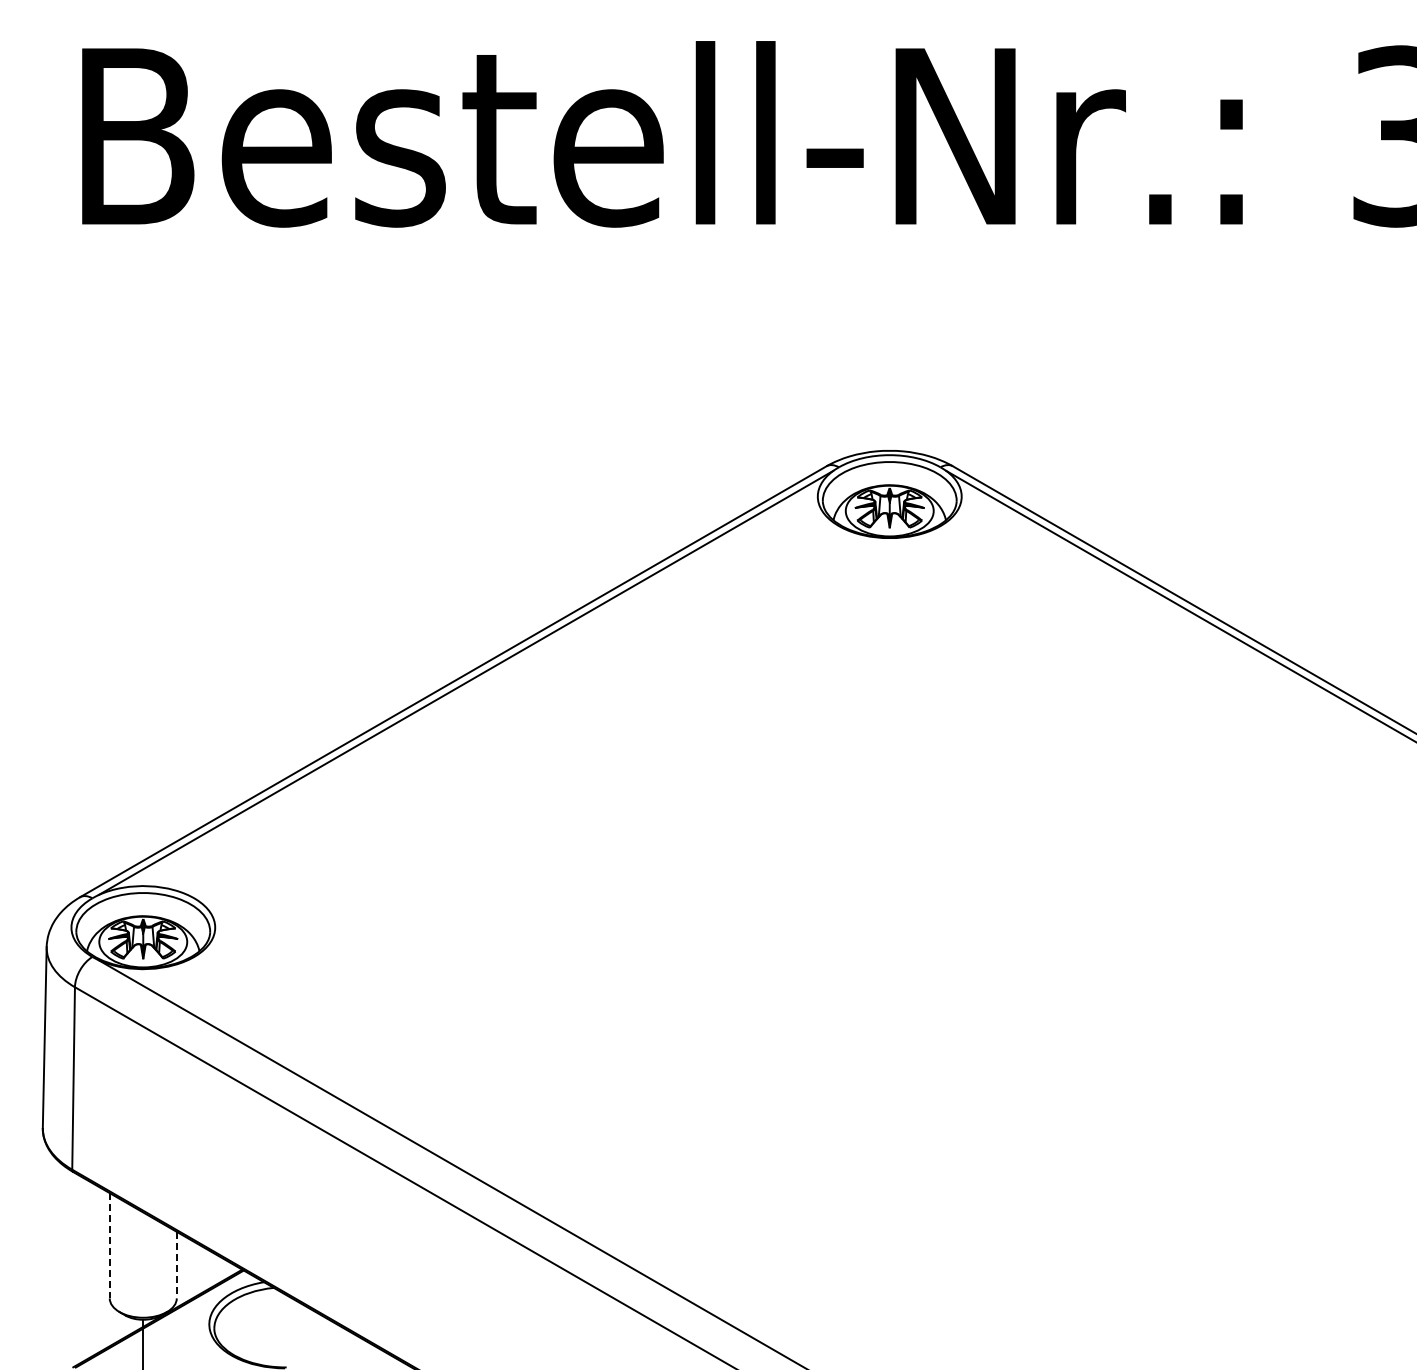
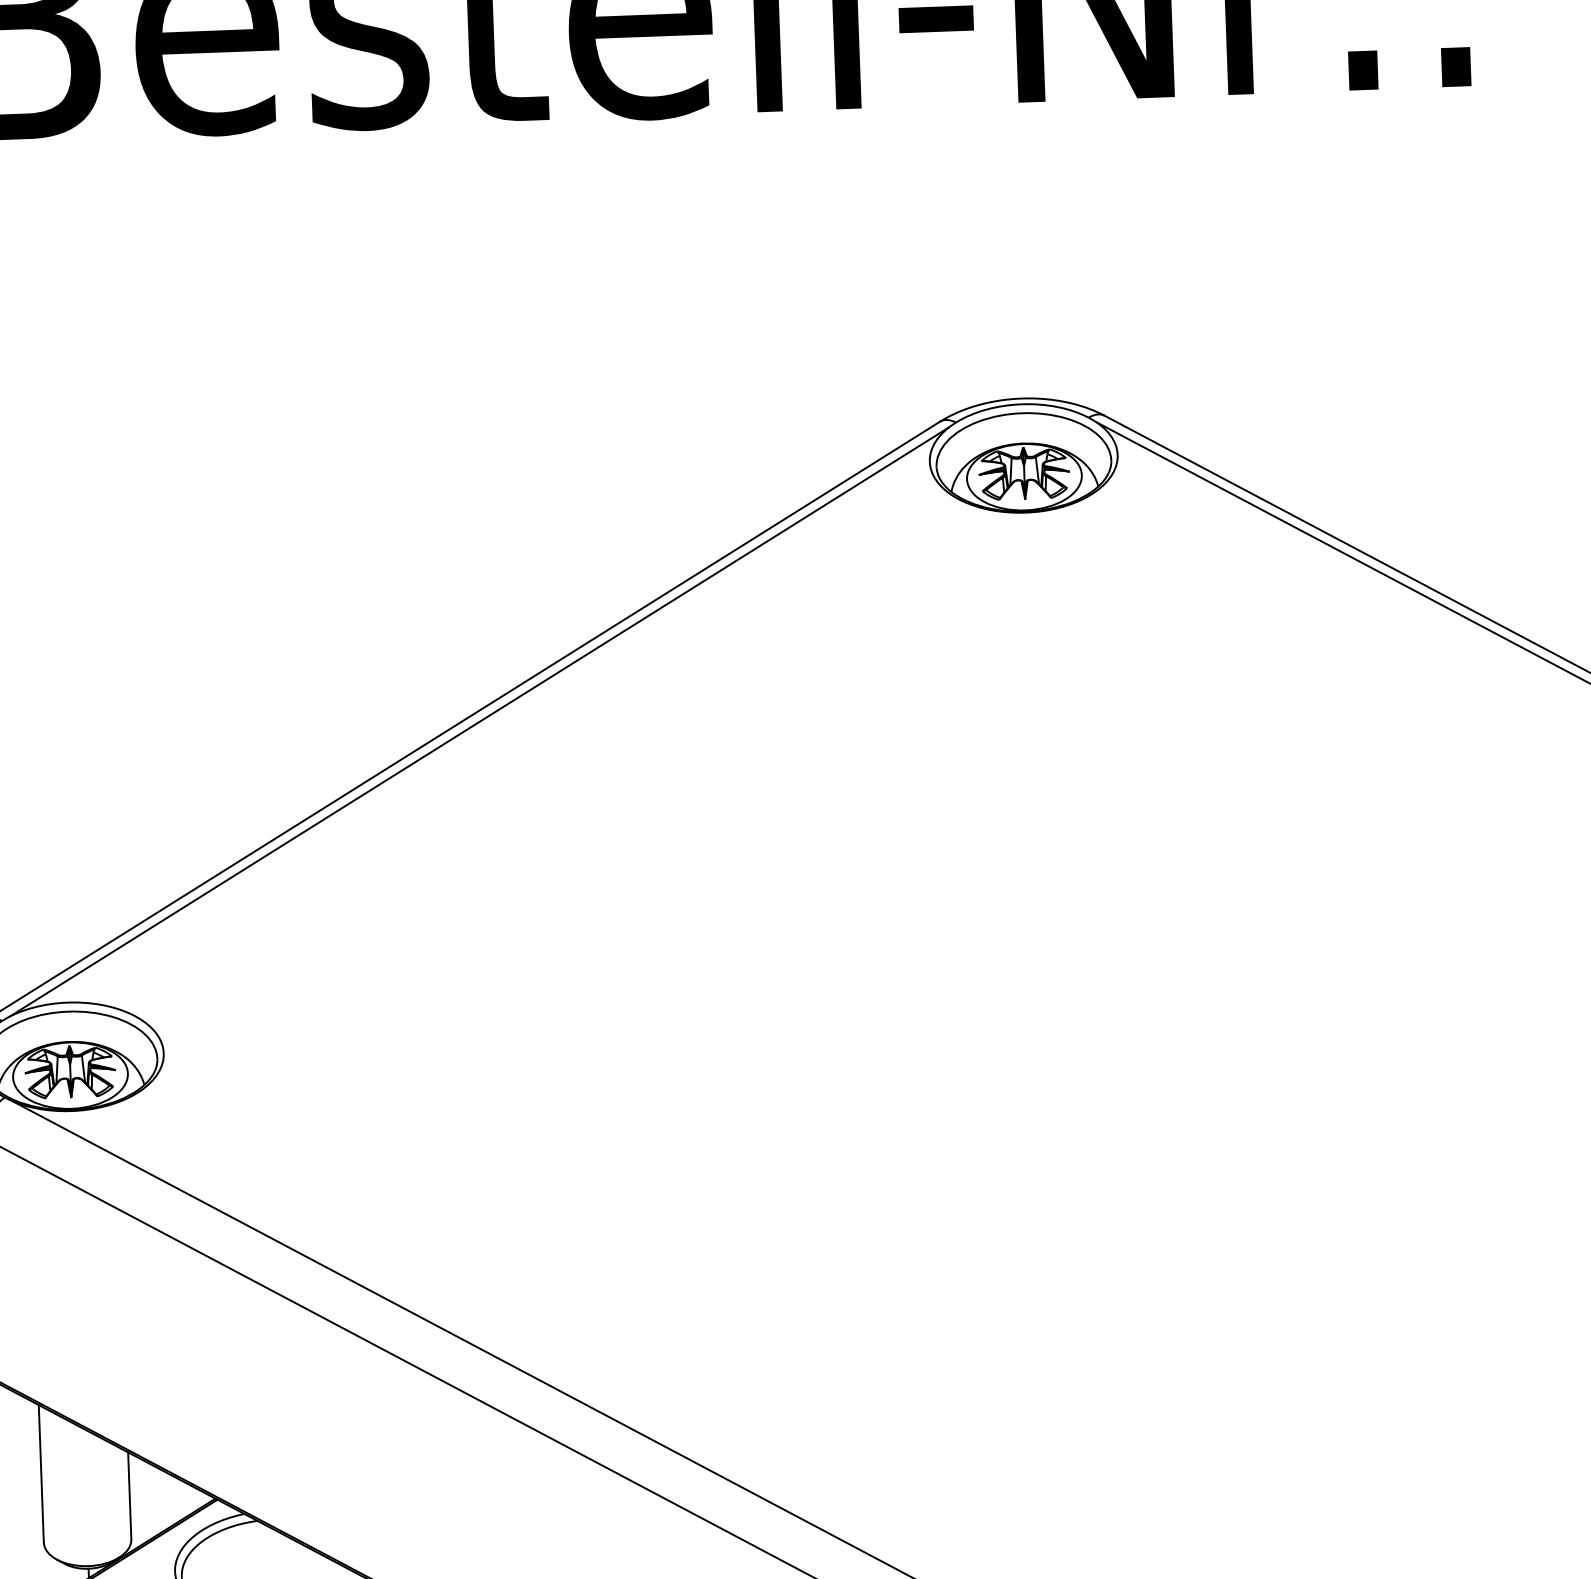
line: (109, 1245) -> (40, 1473), dashed -> solid
line: (176, 1265) -> (129, 1496), dashed -> solid

